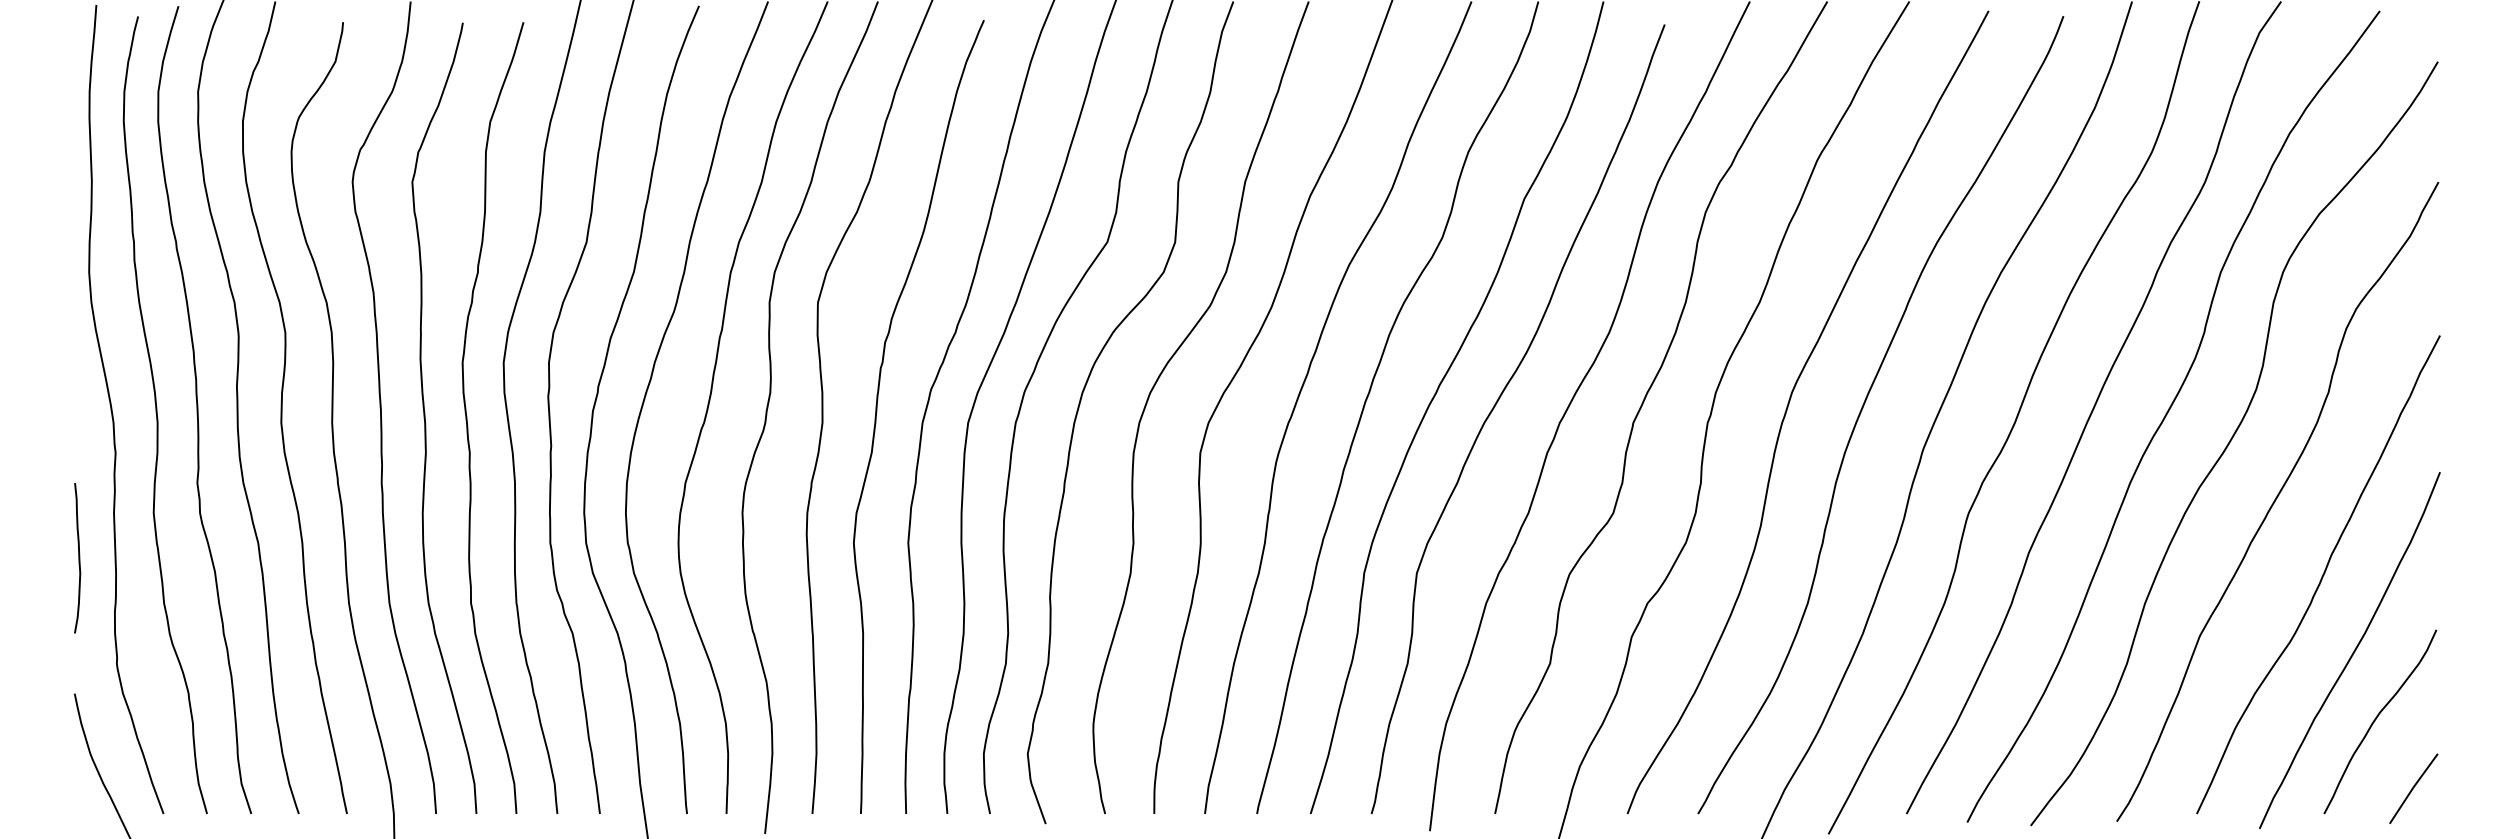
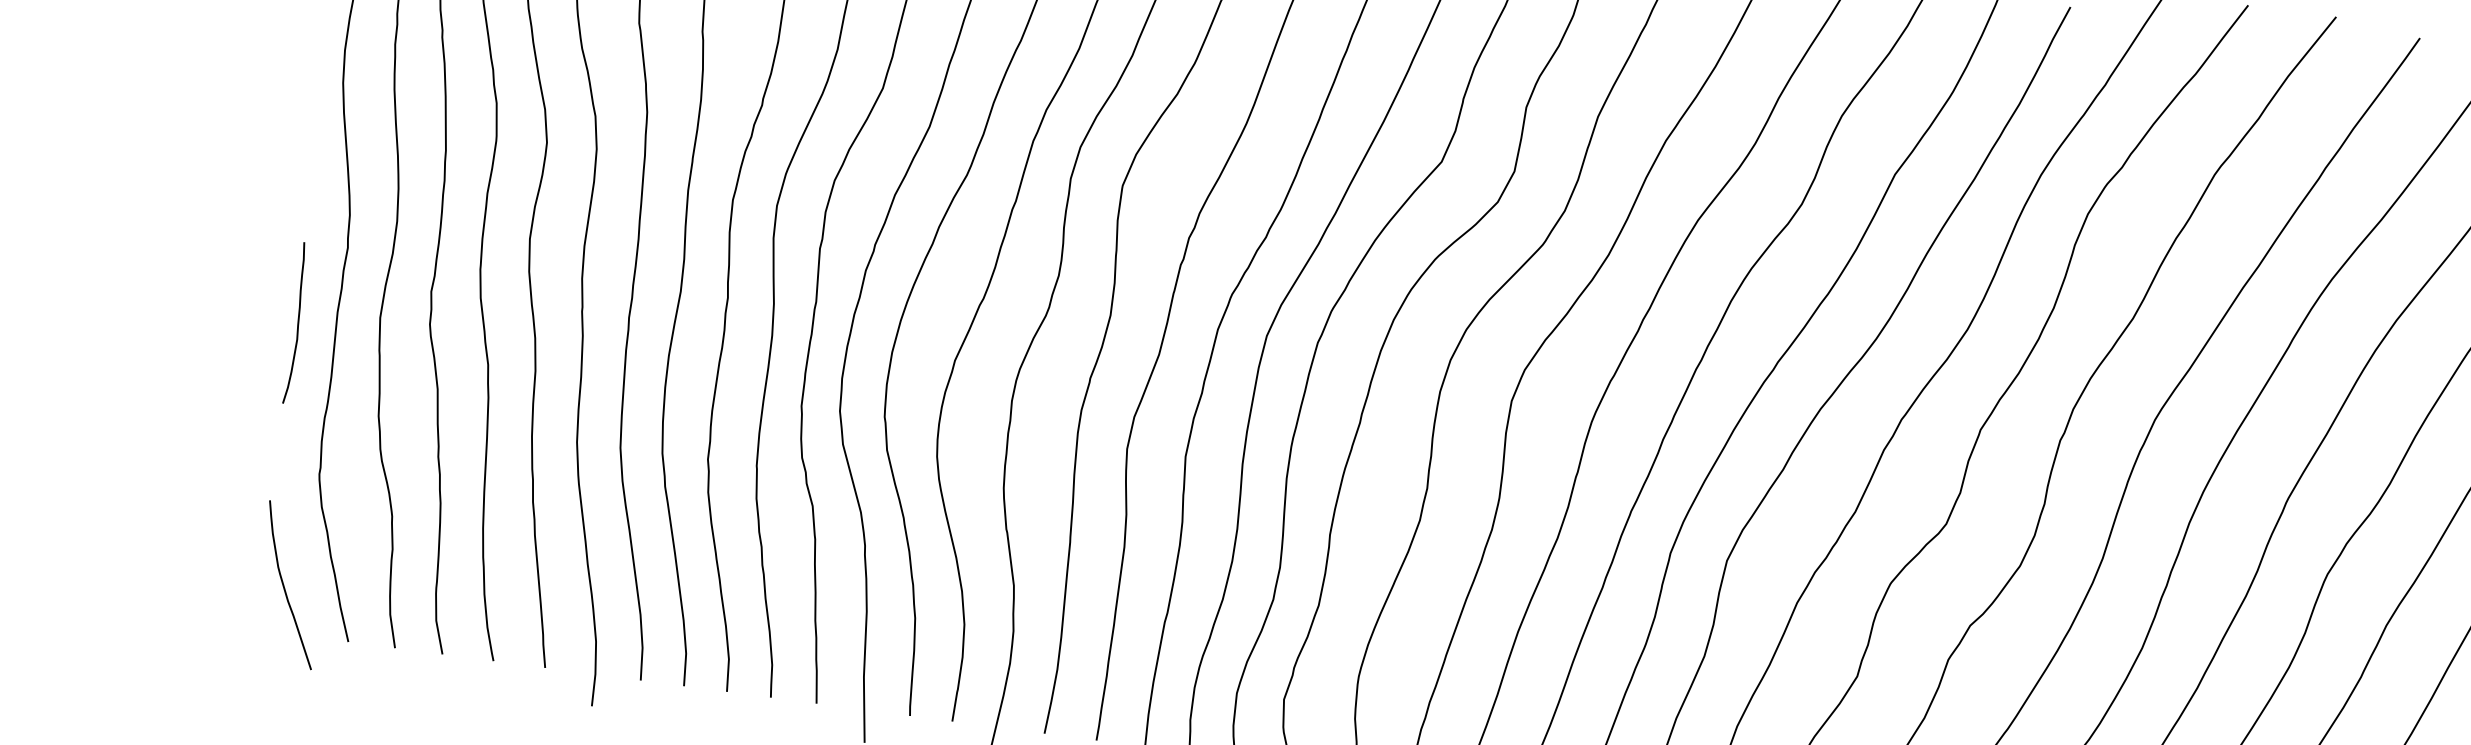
curve: (78, 558) -> (297, 323), moved

